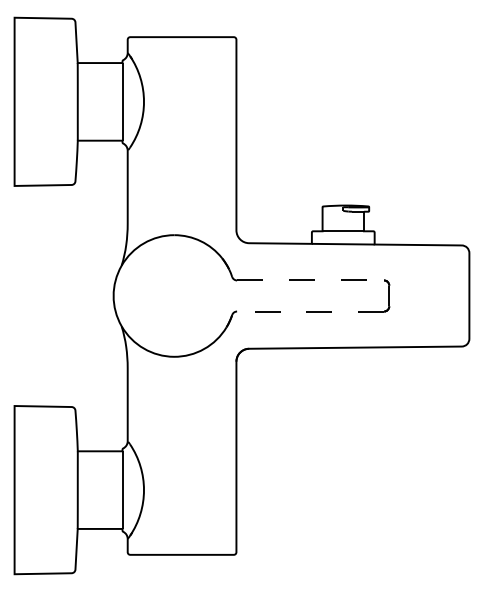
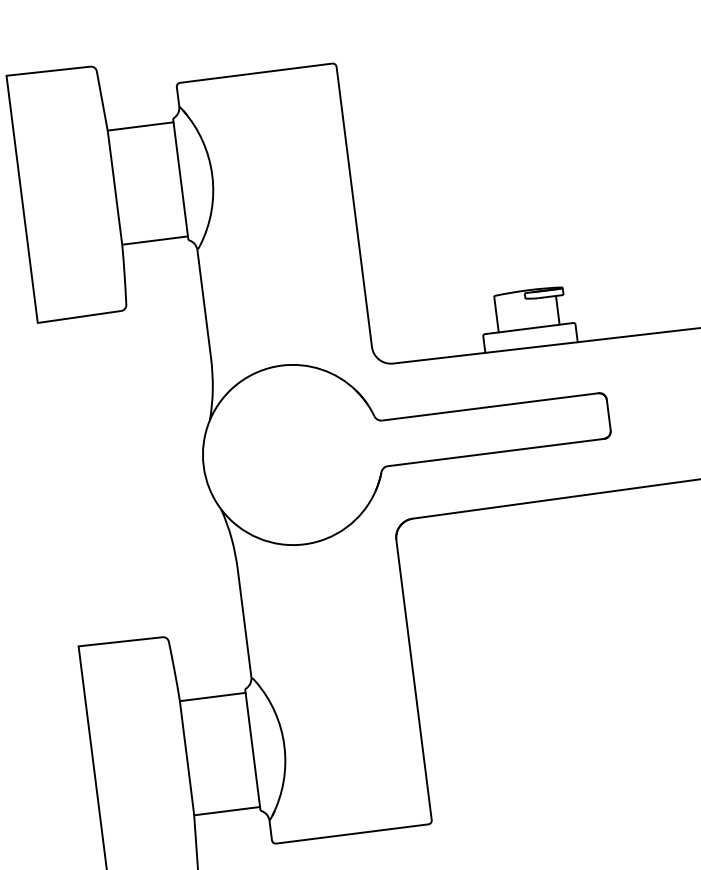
line: (311, 280) -> (491, 406), dashed -> solid
line: (310, 311) -> (495, 452), dashed -> solid

